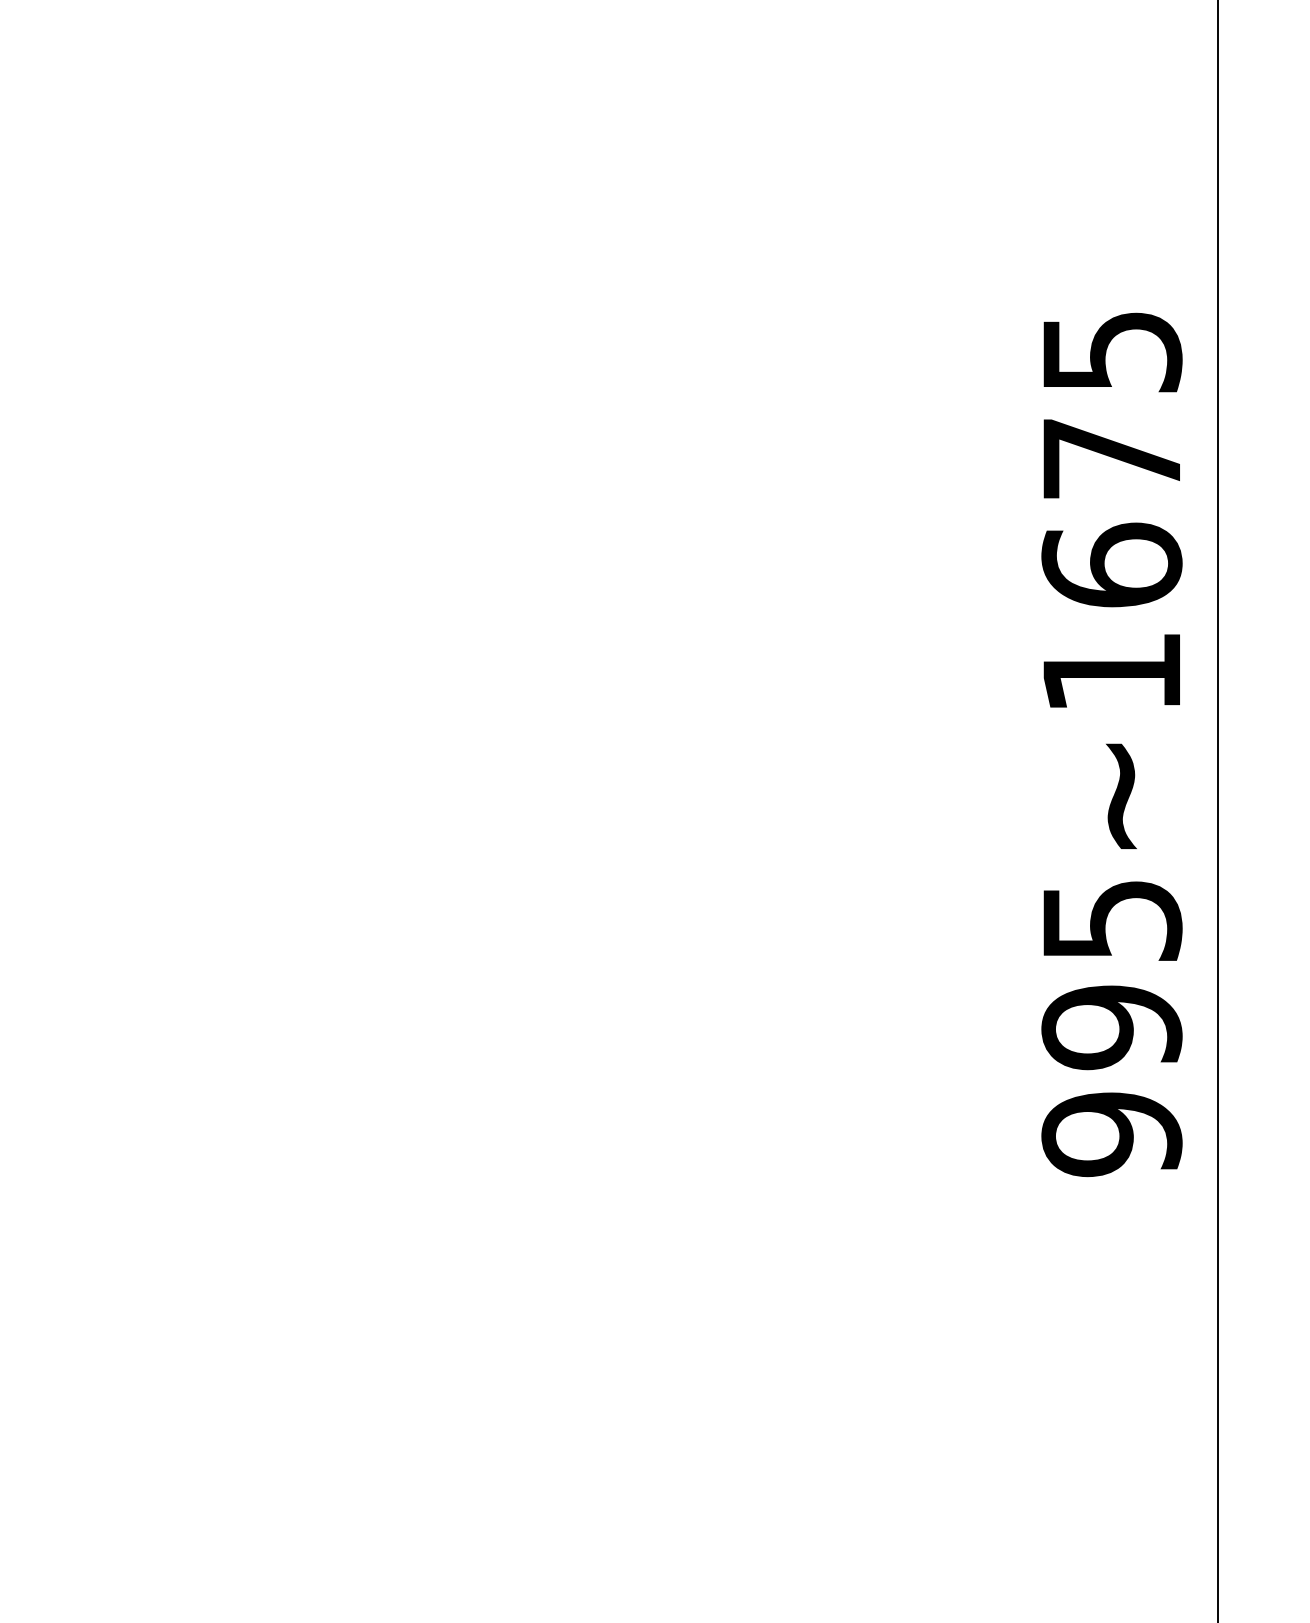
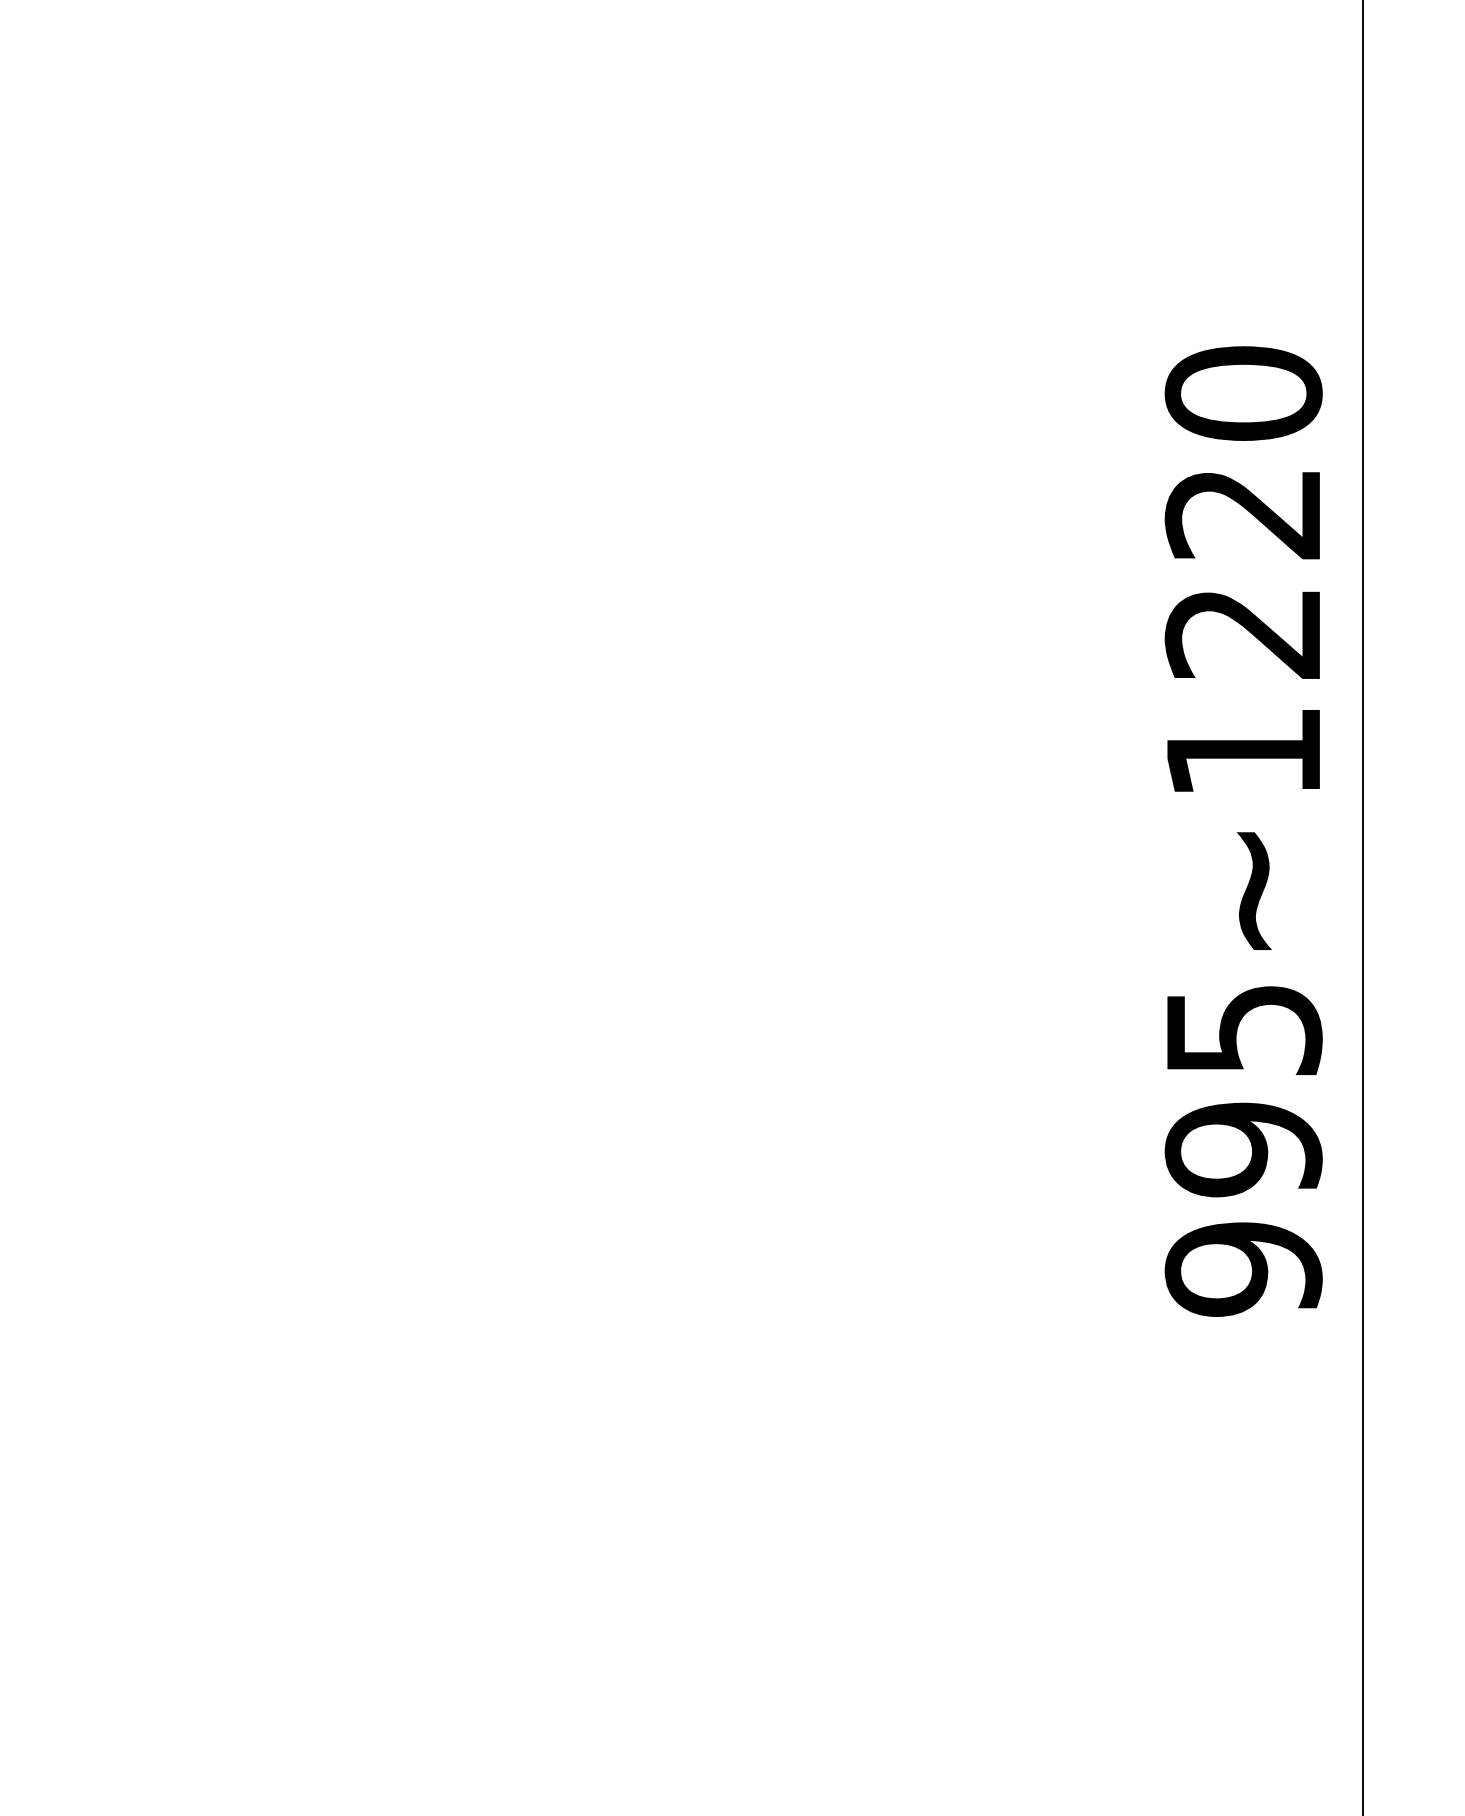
text: (1111, 457) -> (1243, 512), 995~1675 -> 995~1220

